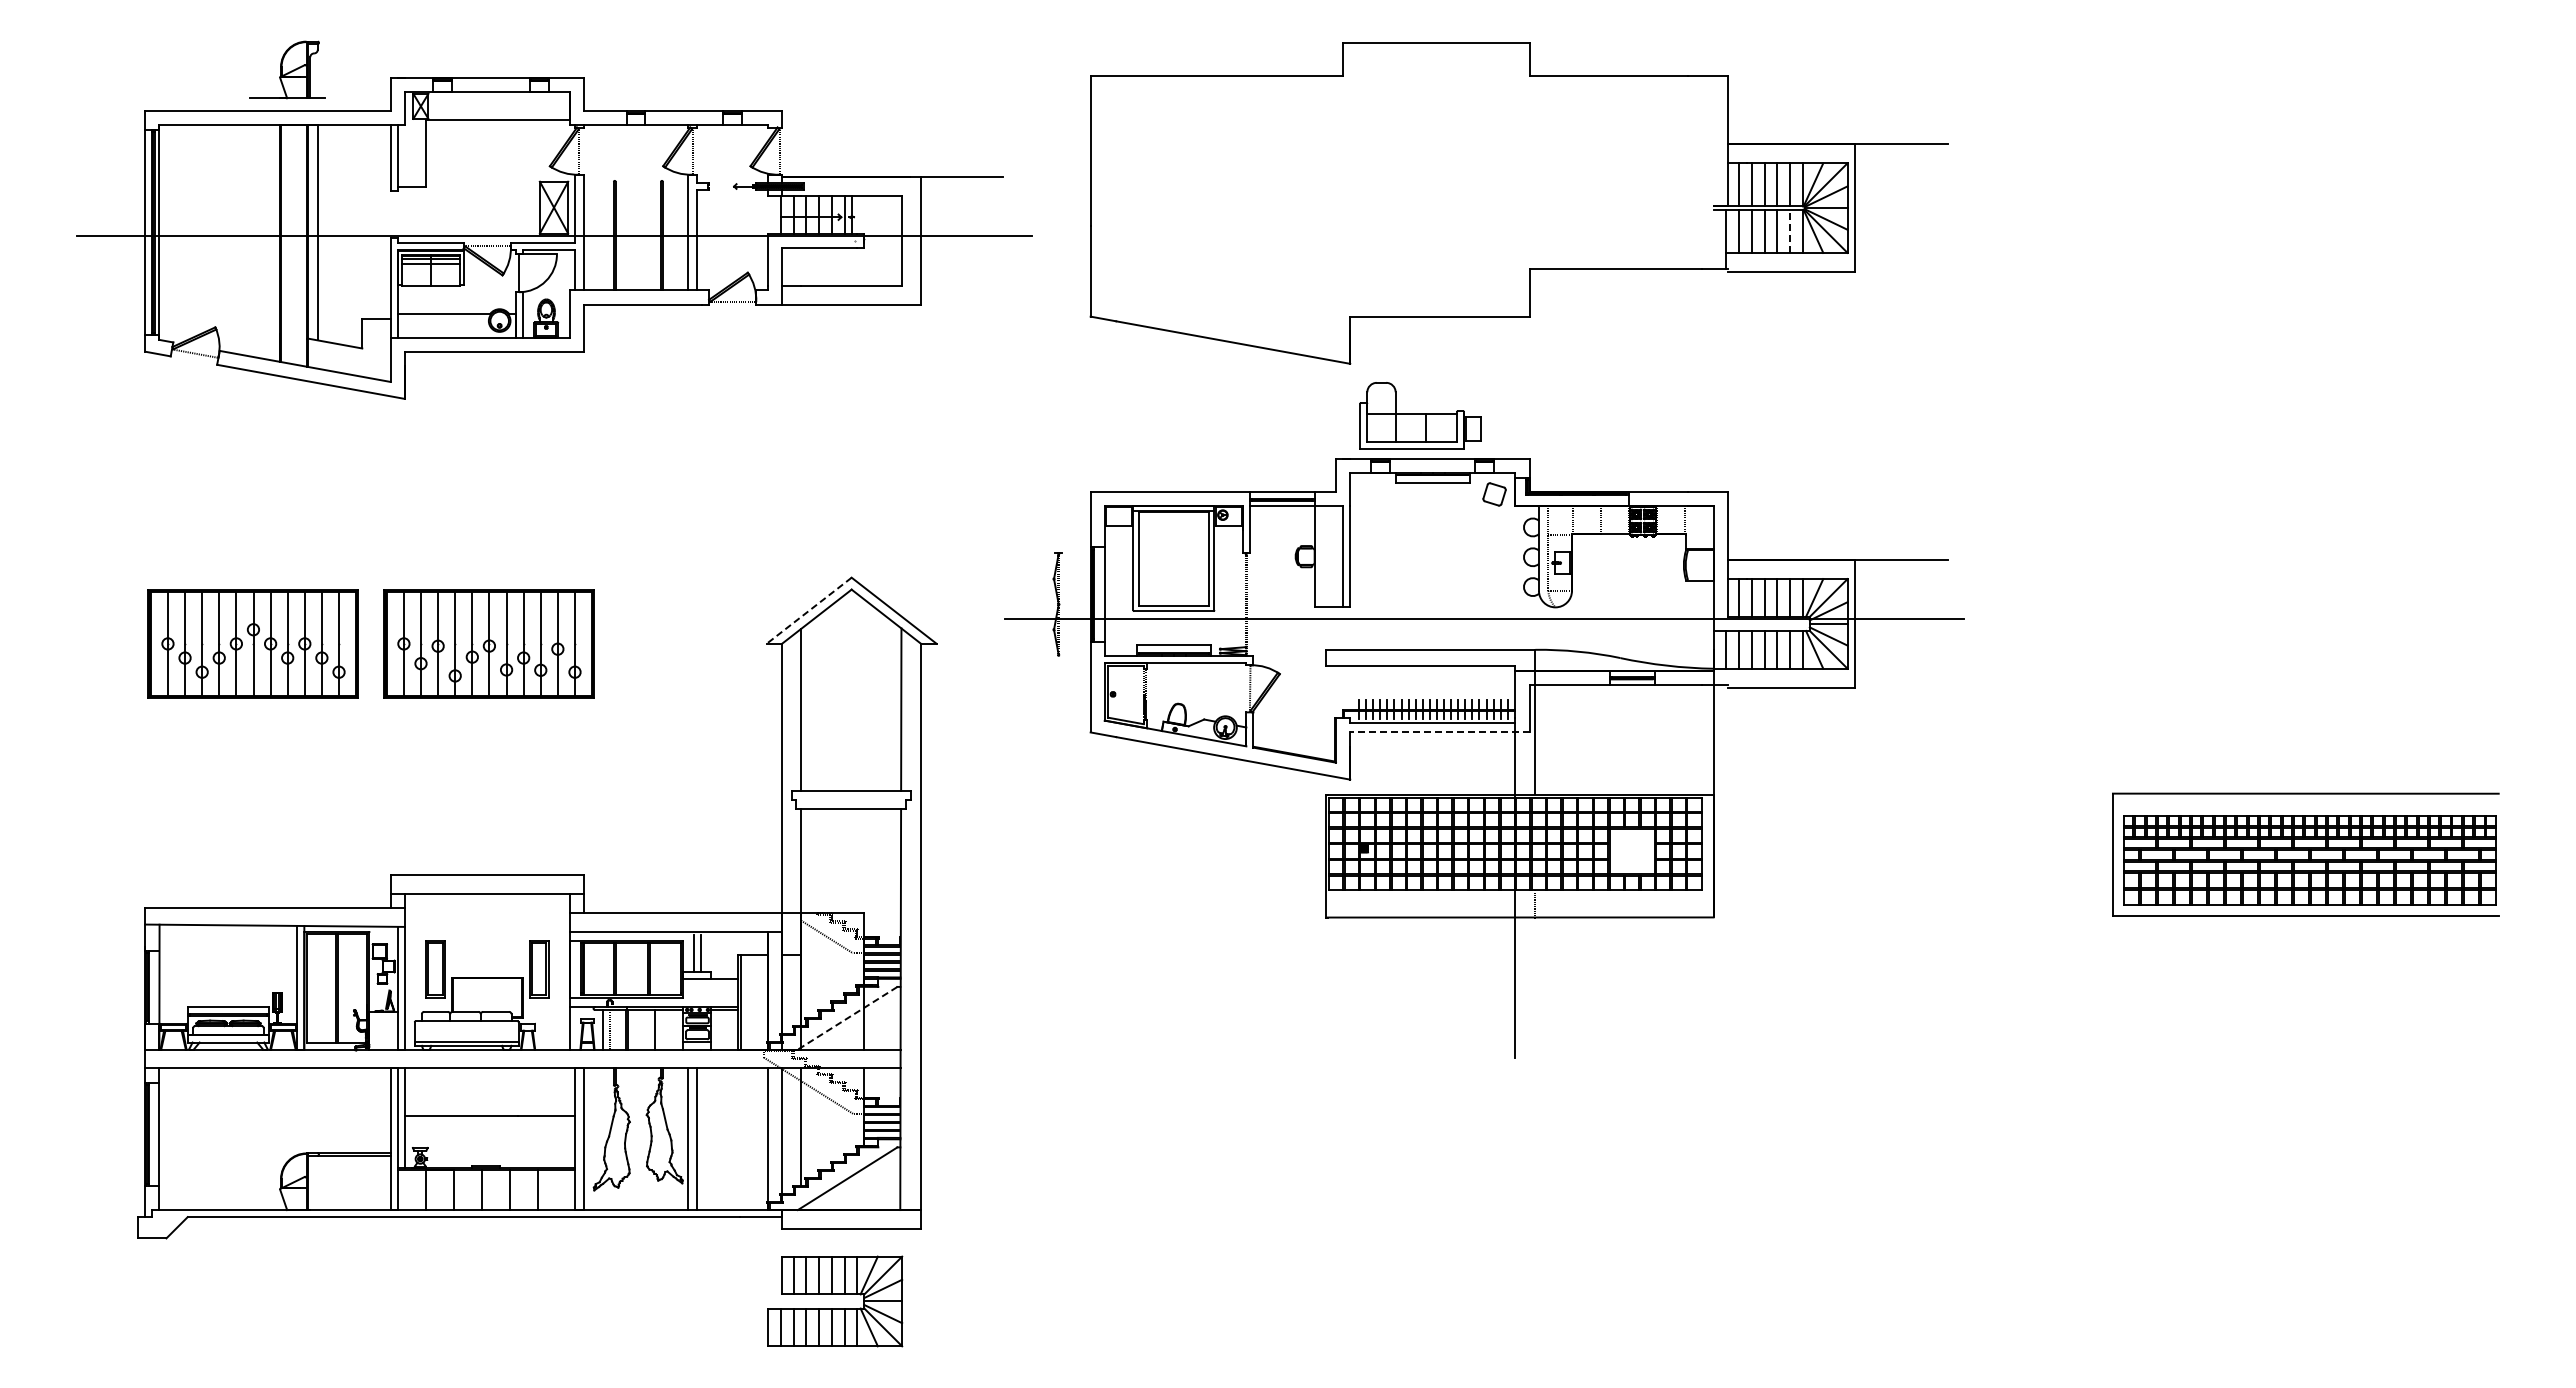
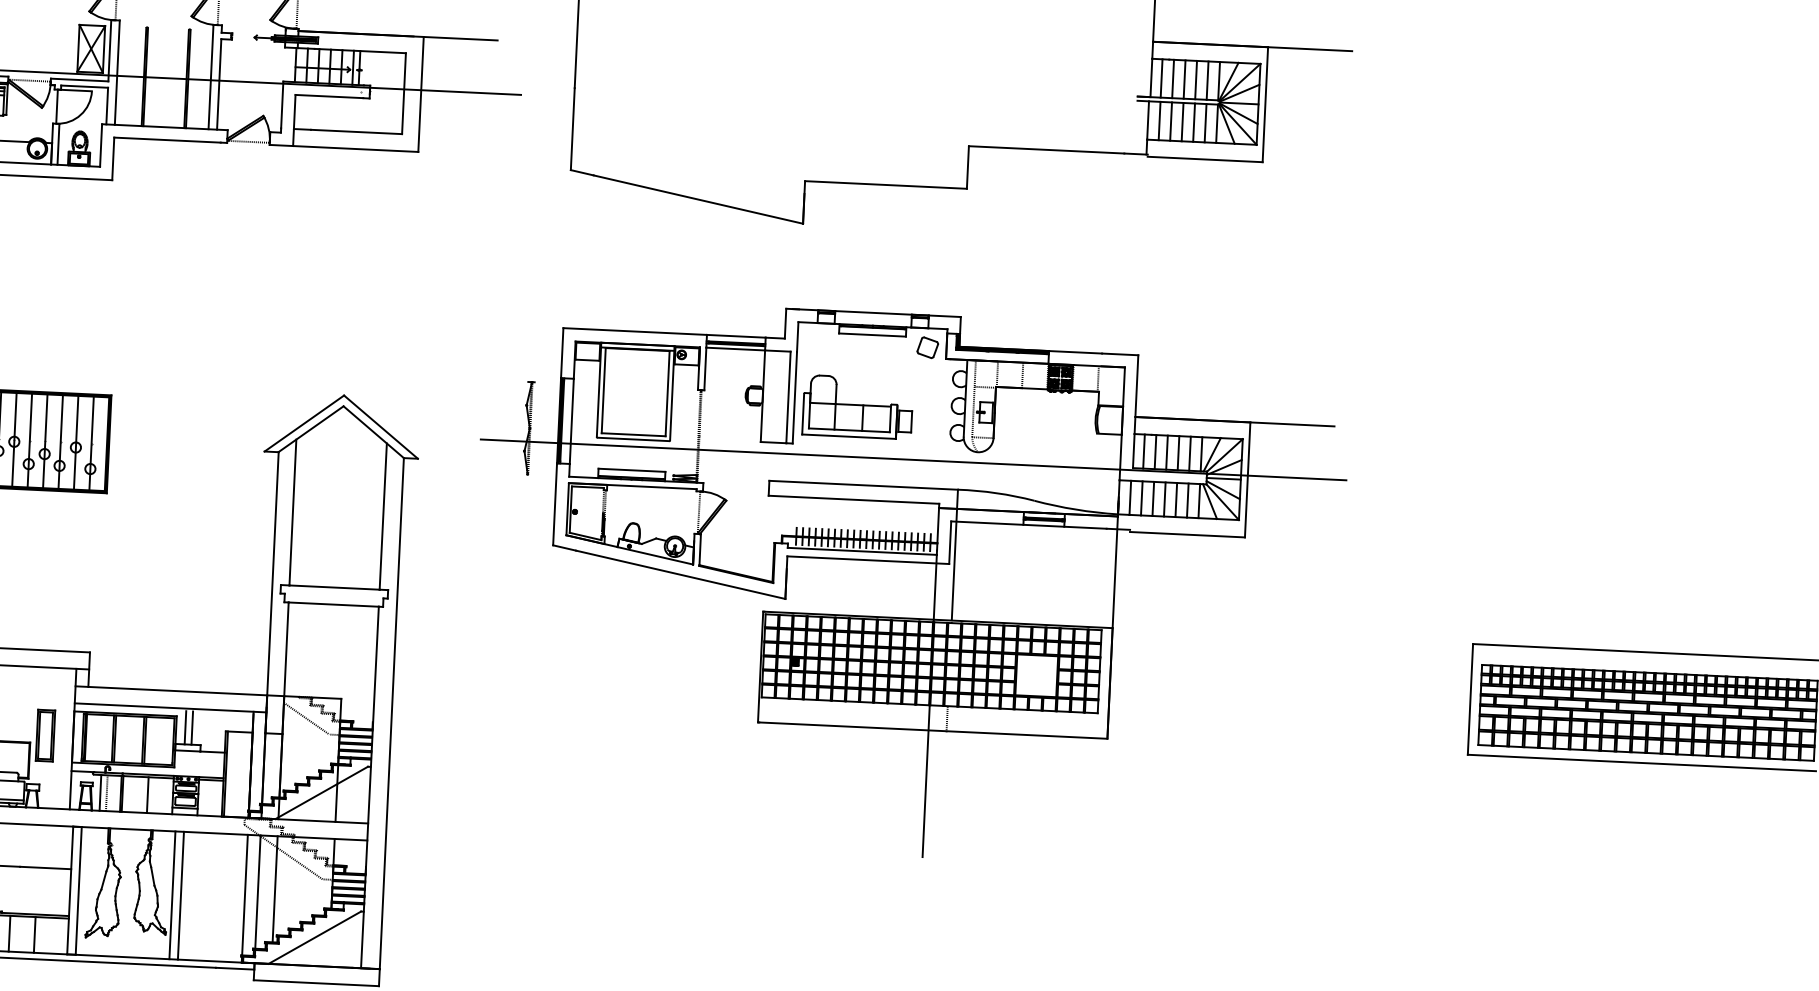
line: (1790, 231) -> (1206, 123), dashed -> solid
part: (1420, 415) -> (858, 406), moved
line: (809, 610) -> (304, 423), dashed -> solid
line: (1439, 732) -> (867, 560), dashed -> solid
line: (847, 1018) -> (321, 793), dashed -> solid

